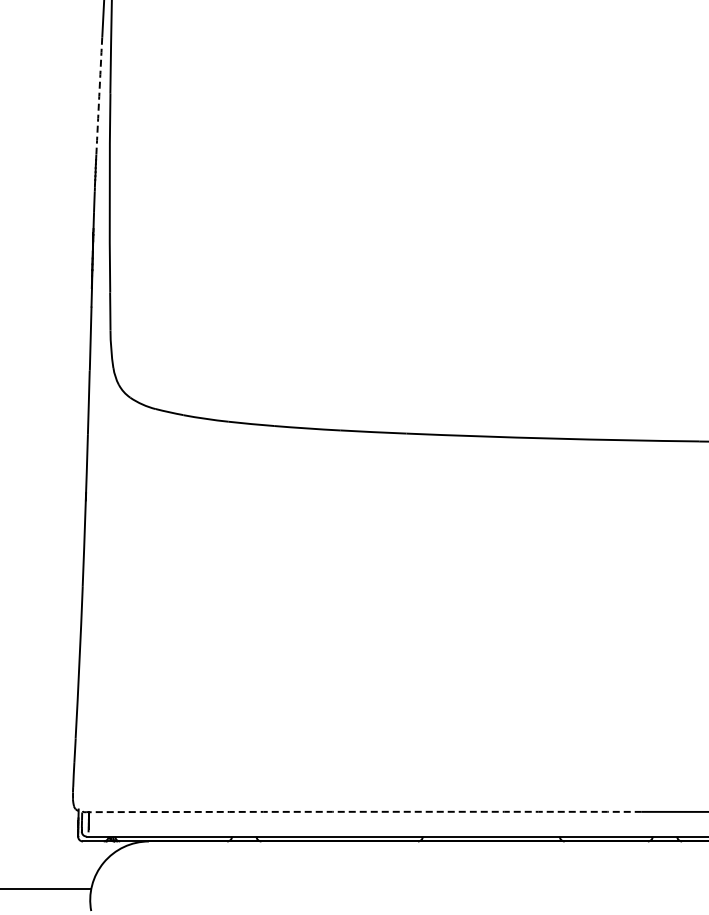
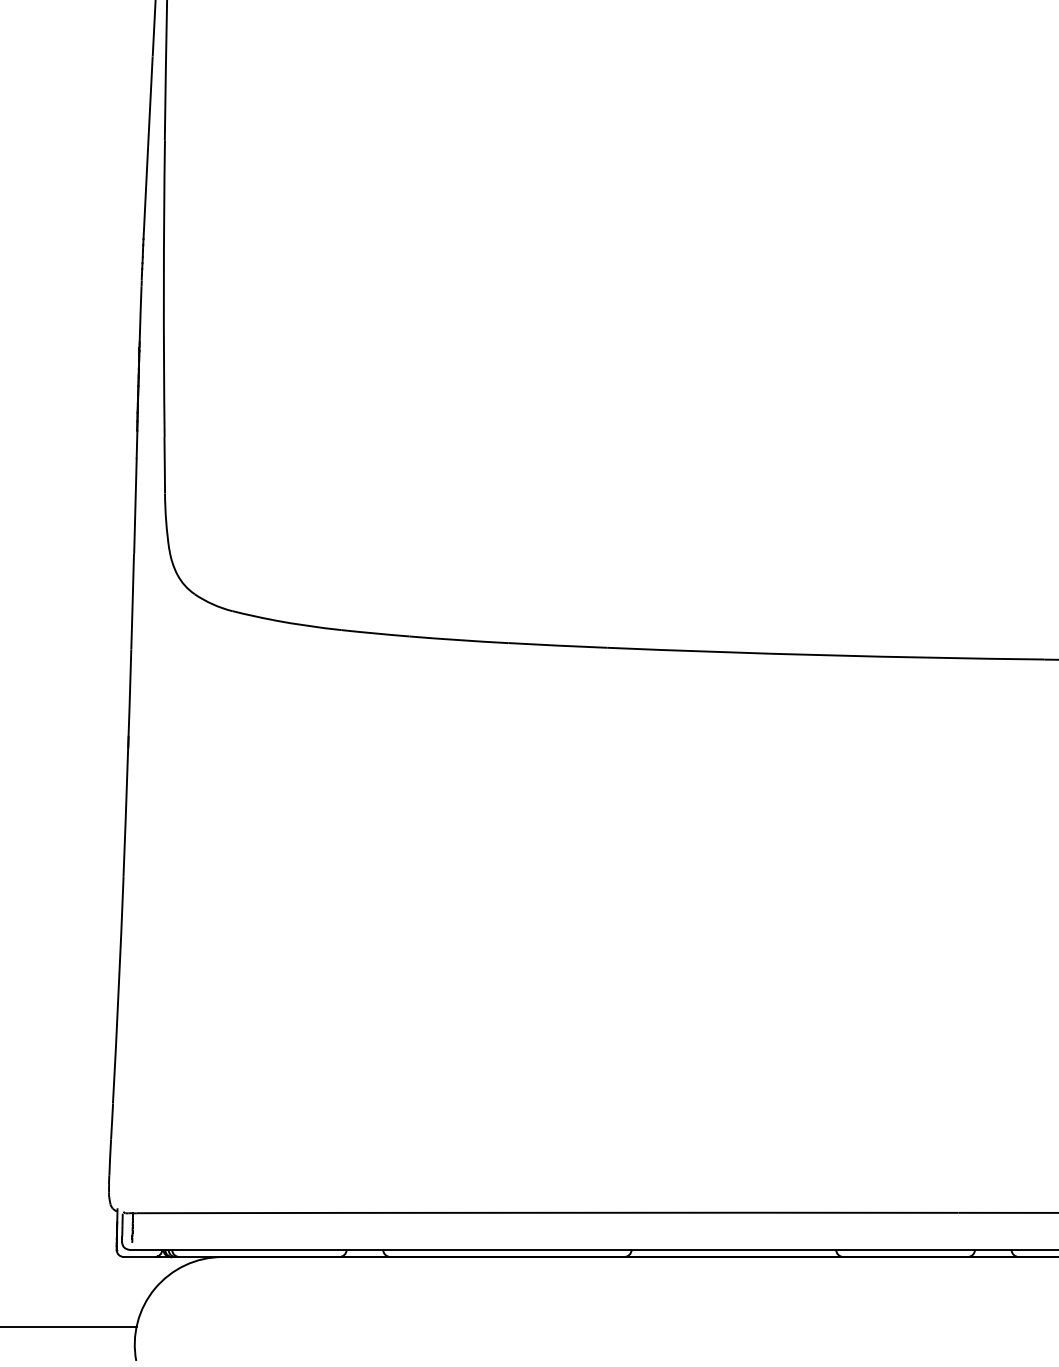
arc: (99, 96) -> (148, 144), dashed -> solid
arc: (366, 811) -> (547, 1212), dashed -> solid

